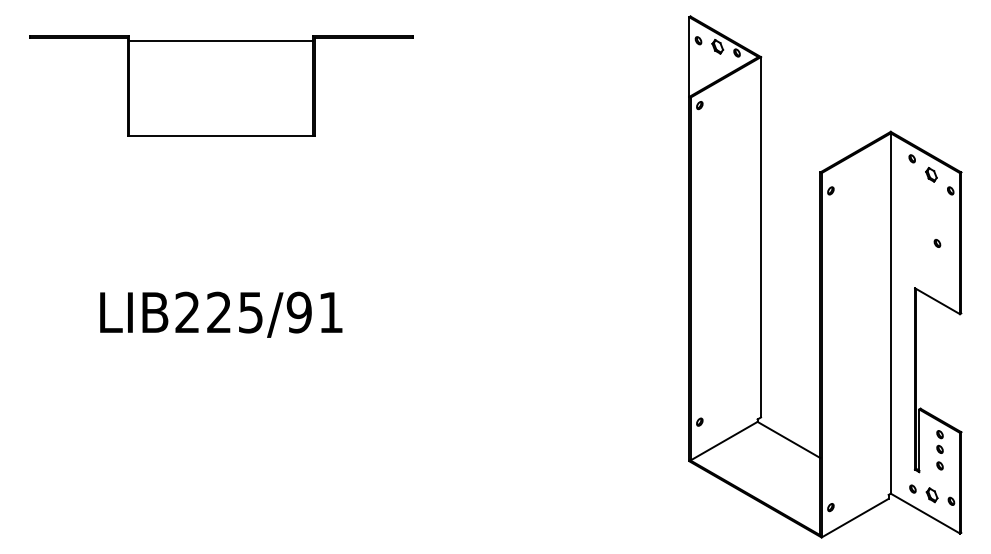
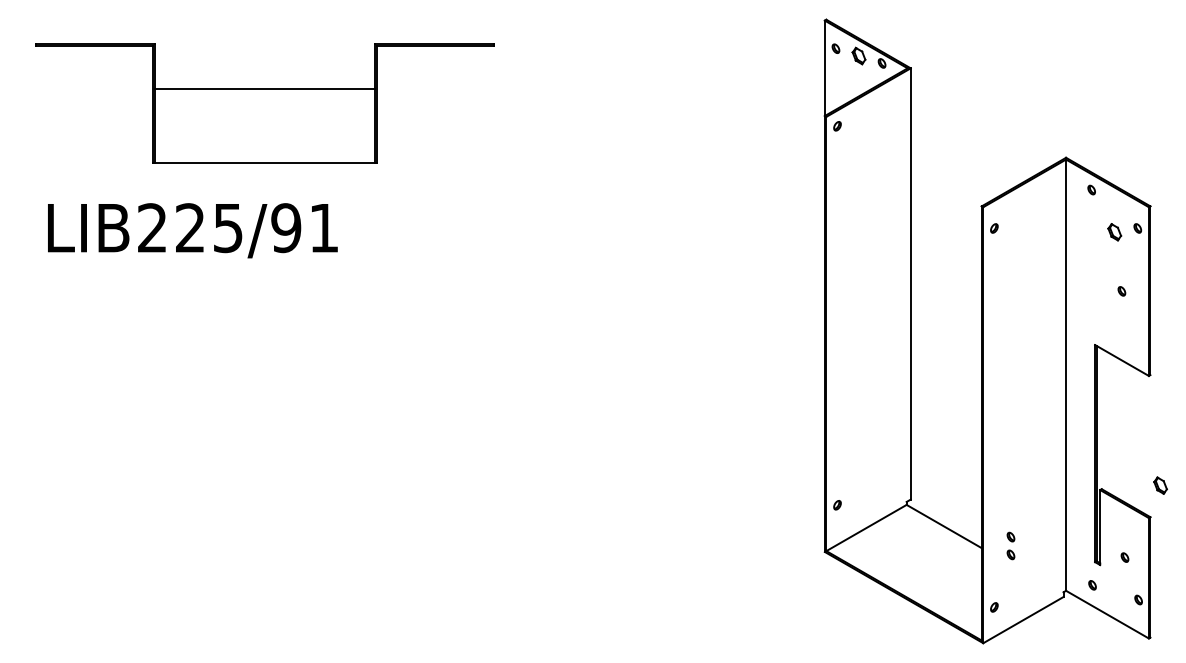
line: (221, 41) -> (264, 89), moved
part: (931, 175) -> (1114, 232), moved
text: (221, 314) -> (192, 230), moved
part: (939, 441) -> (1010, 545), moved
part: (932, 495) -> (1160, 485), moved

